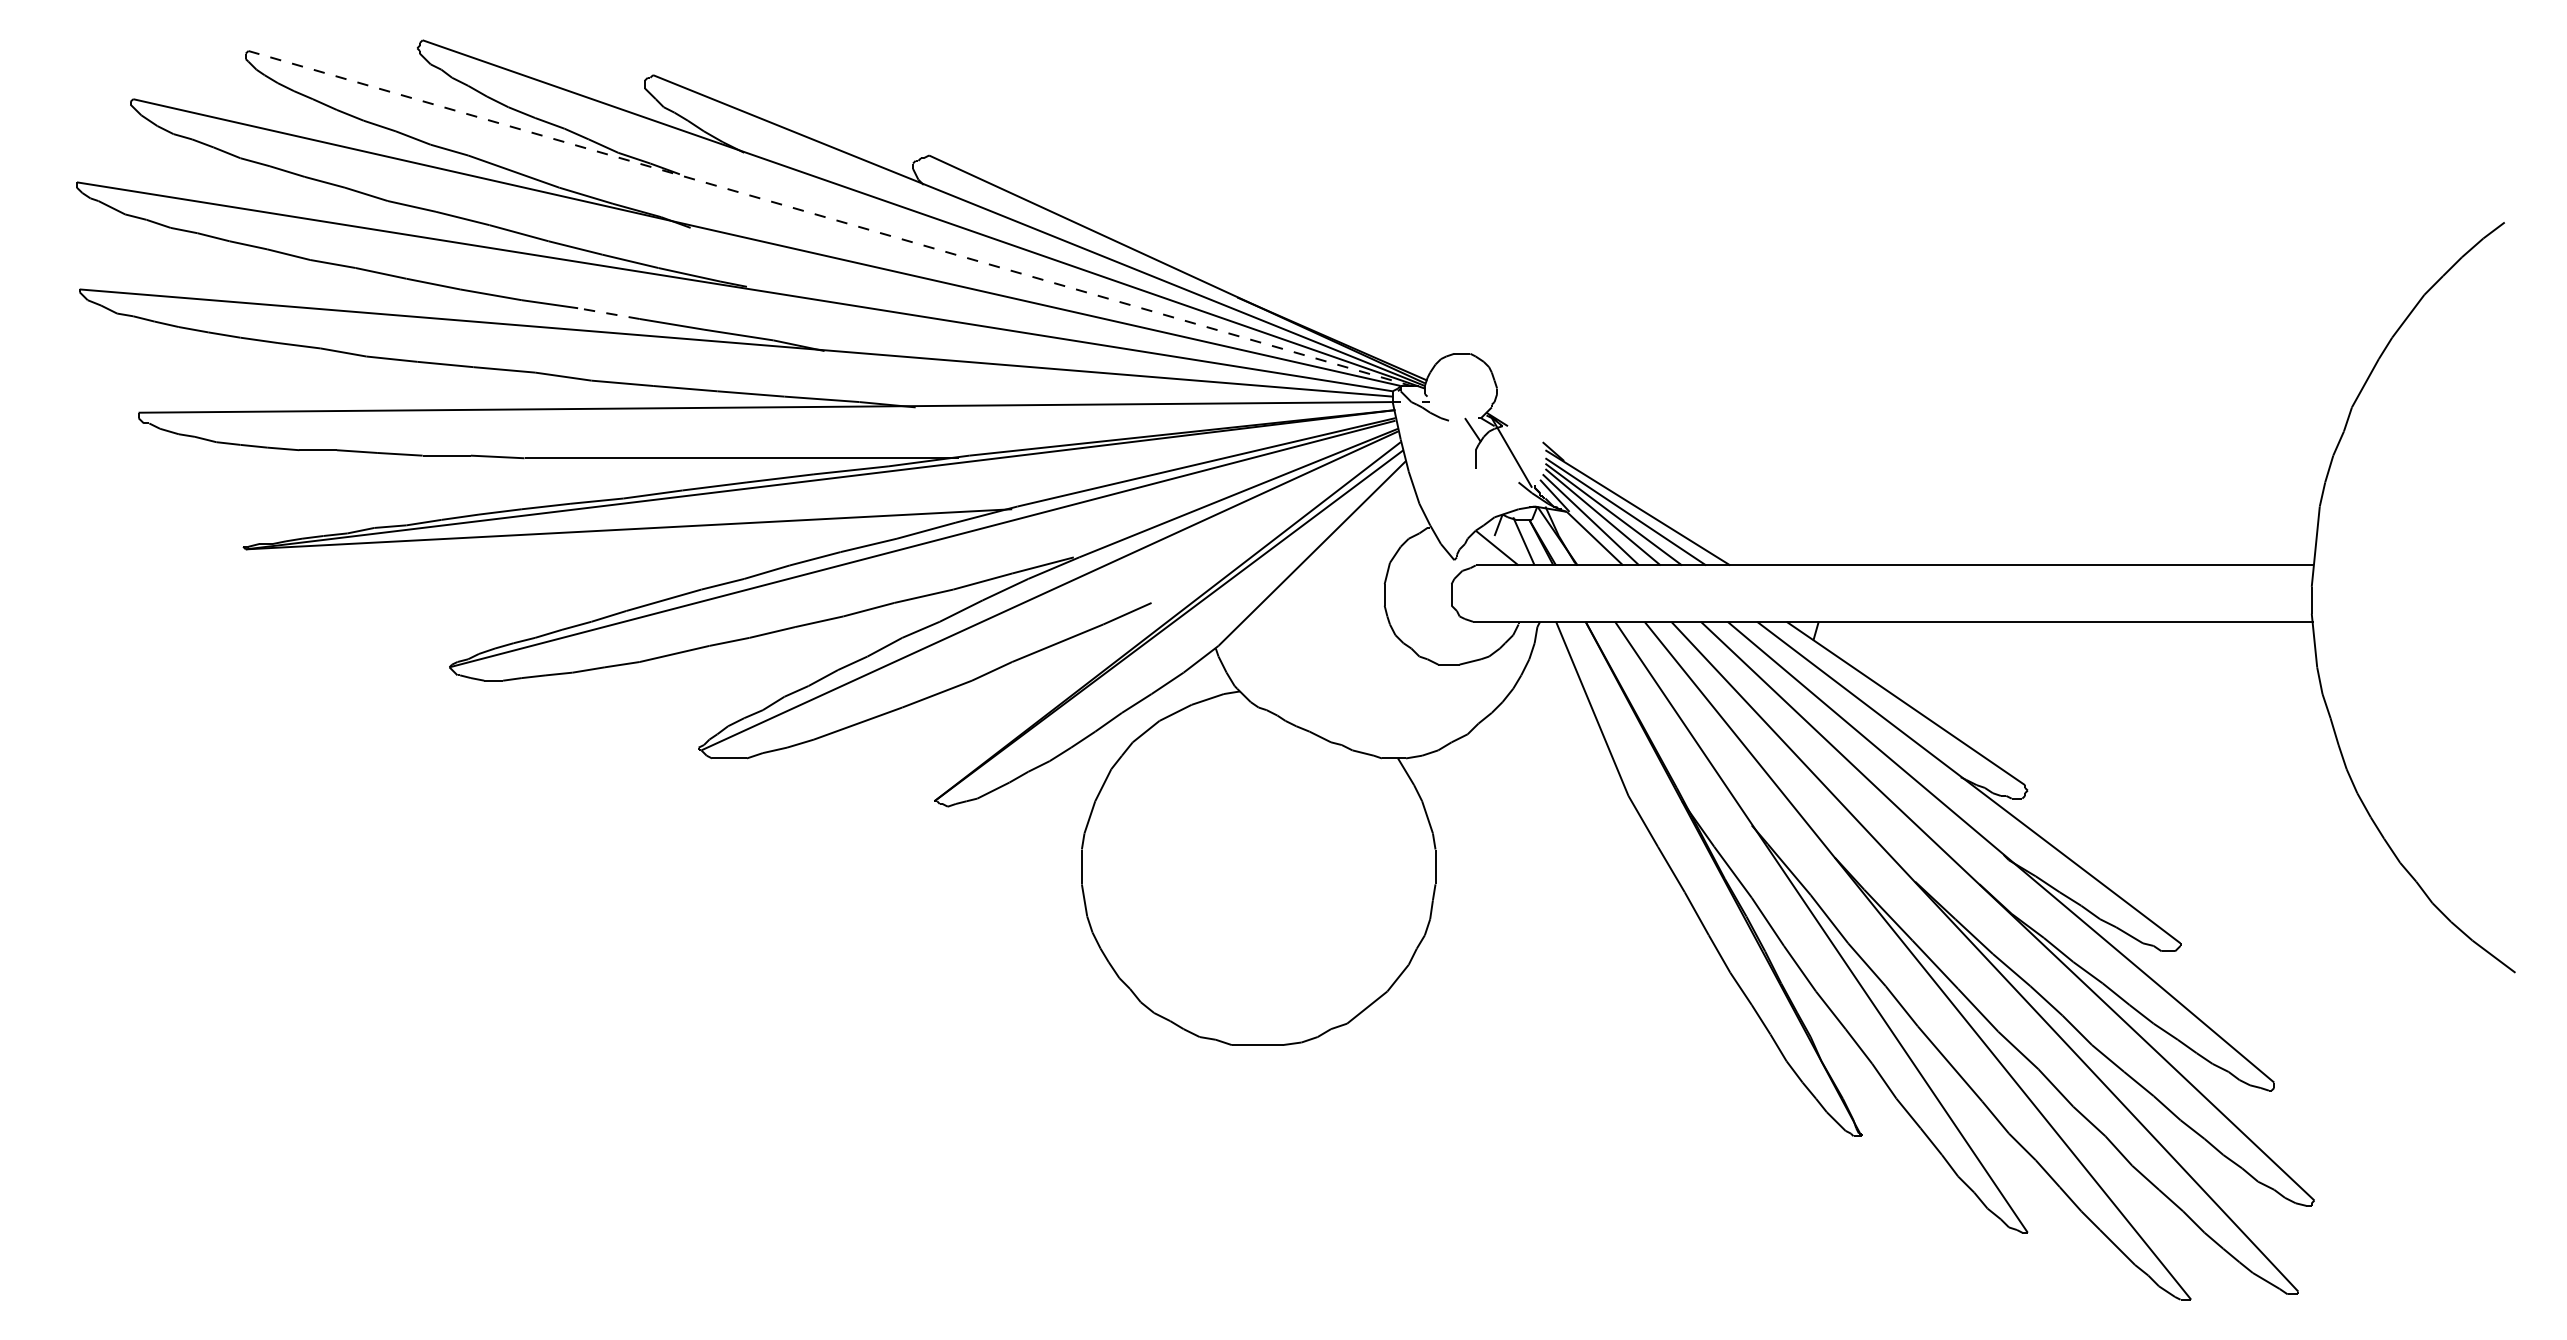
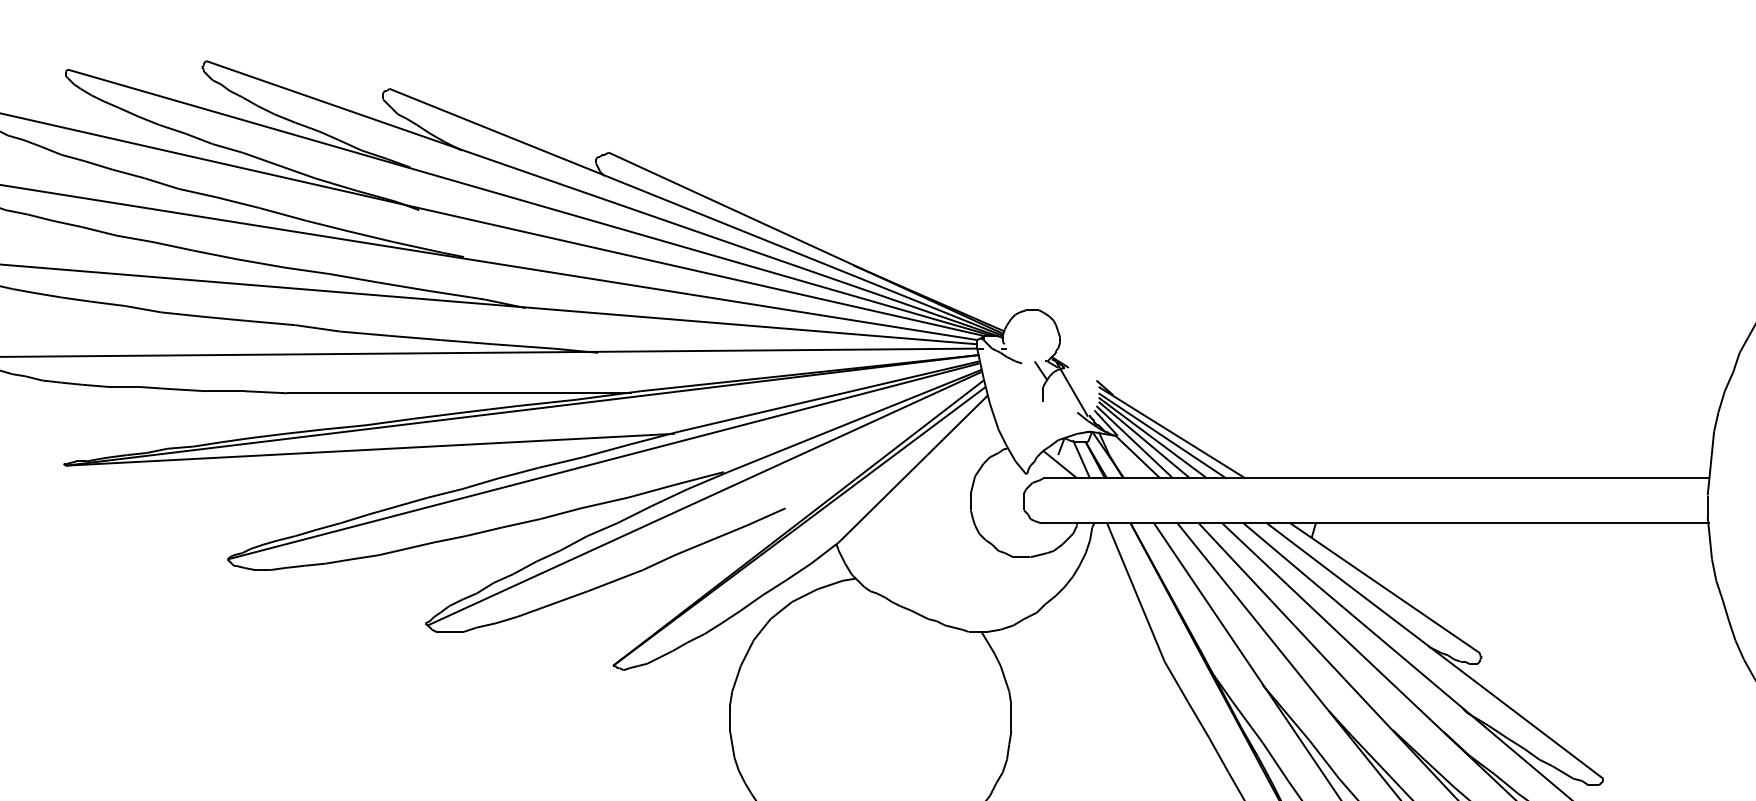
line: (830, 218) -> (530, 202), dashed -> solid
line: (608, 313) -> (353, 278), dashed -> solid

